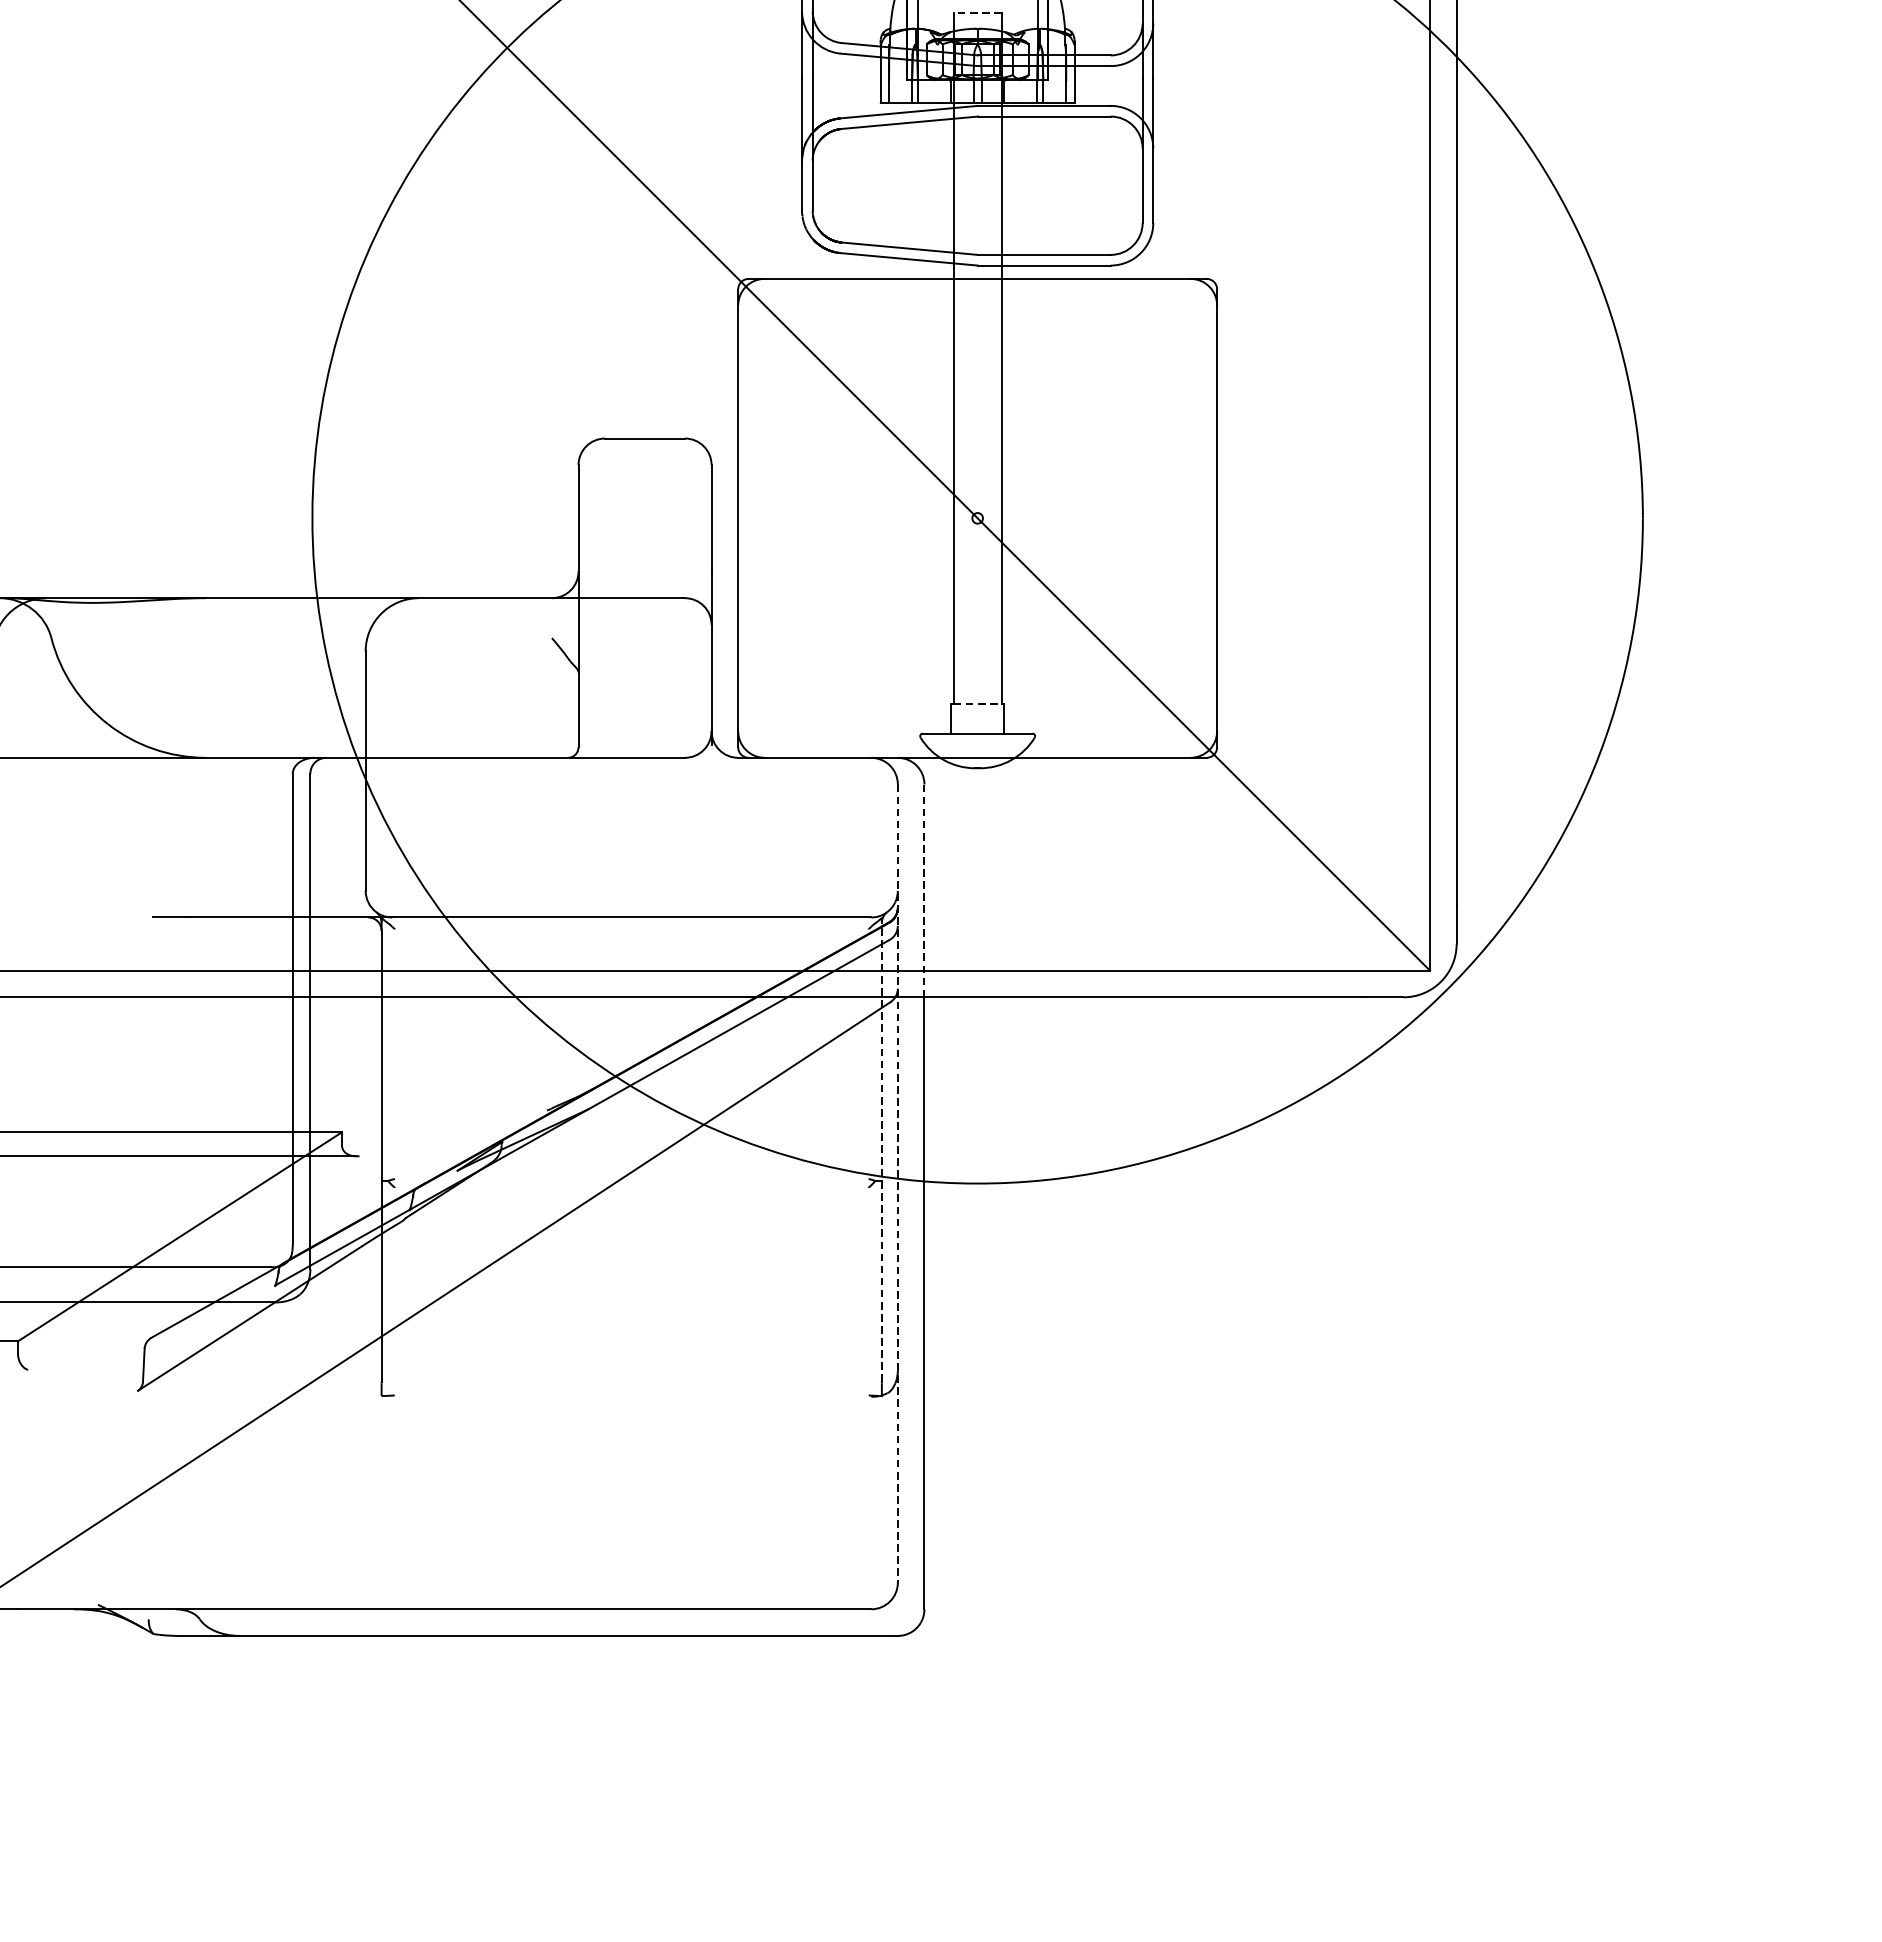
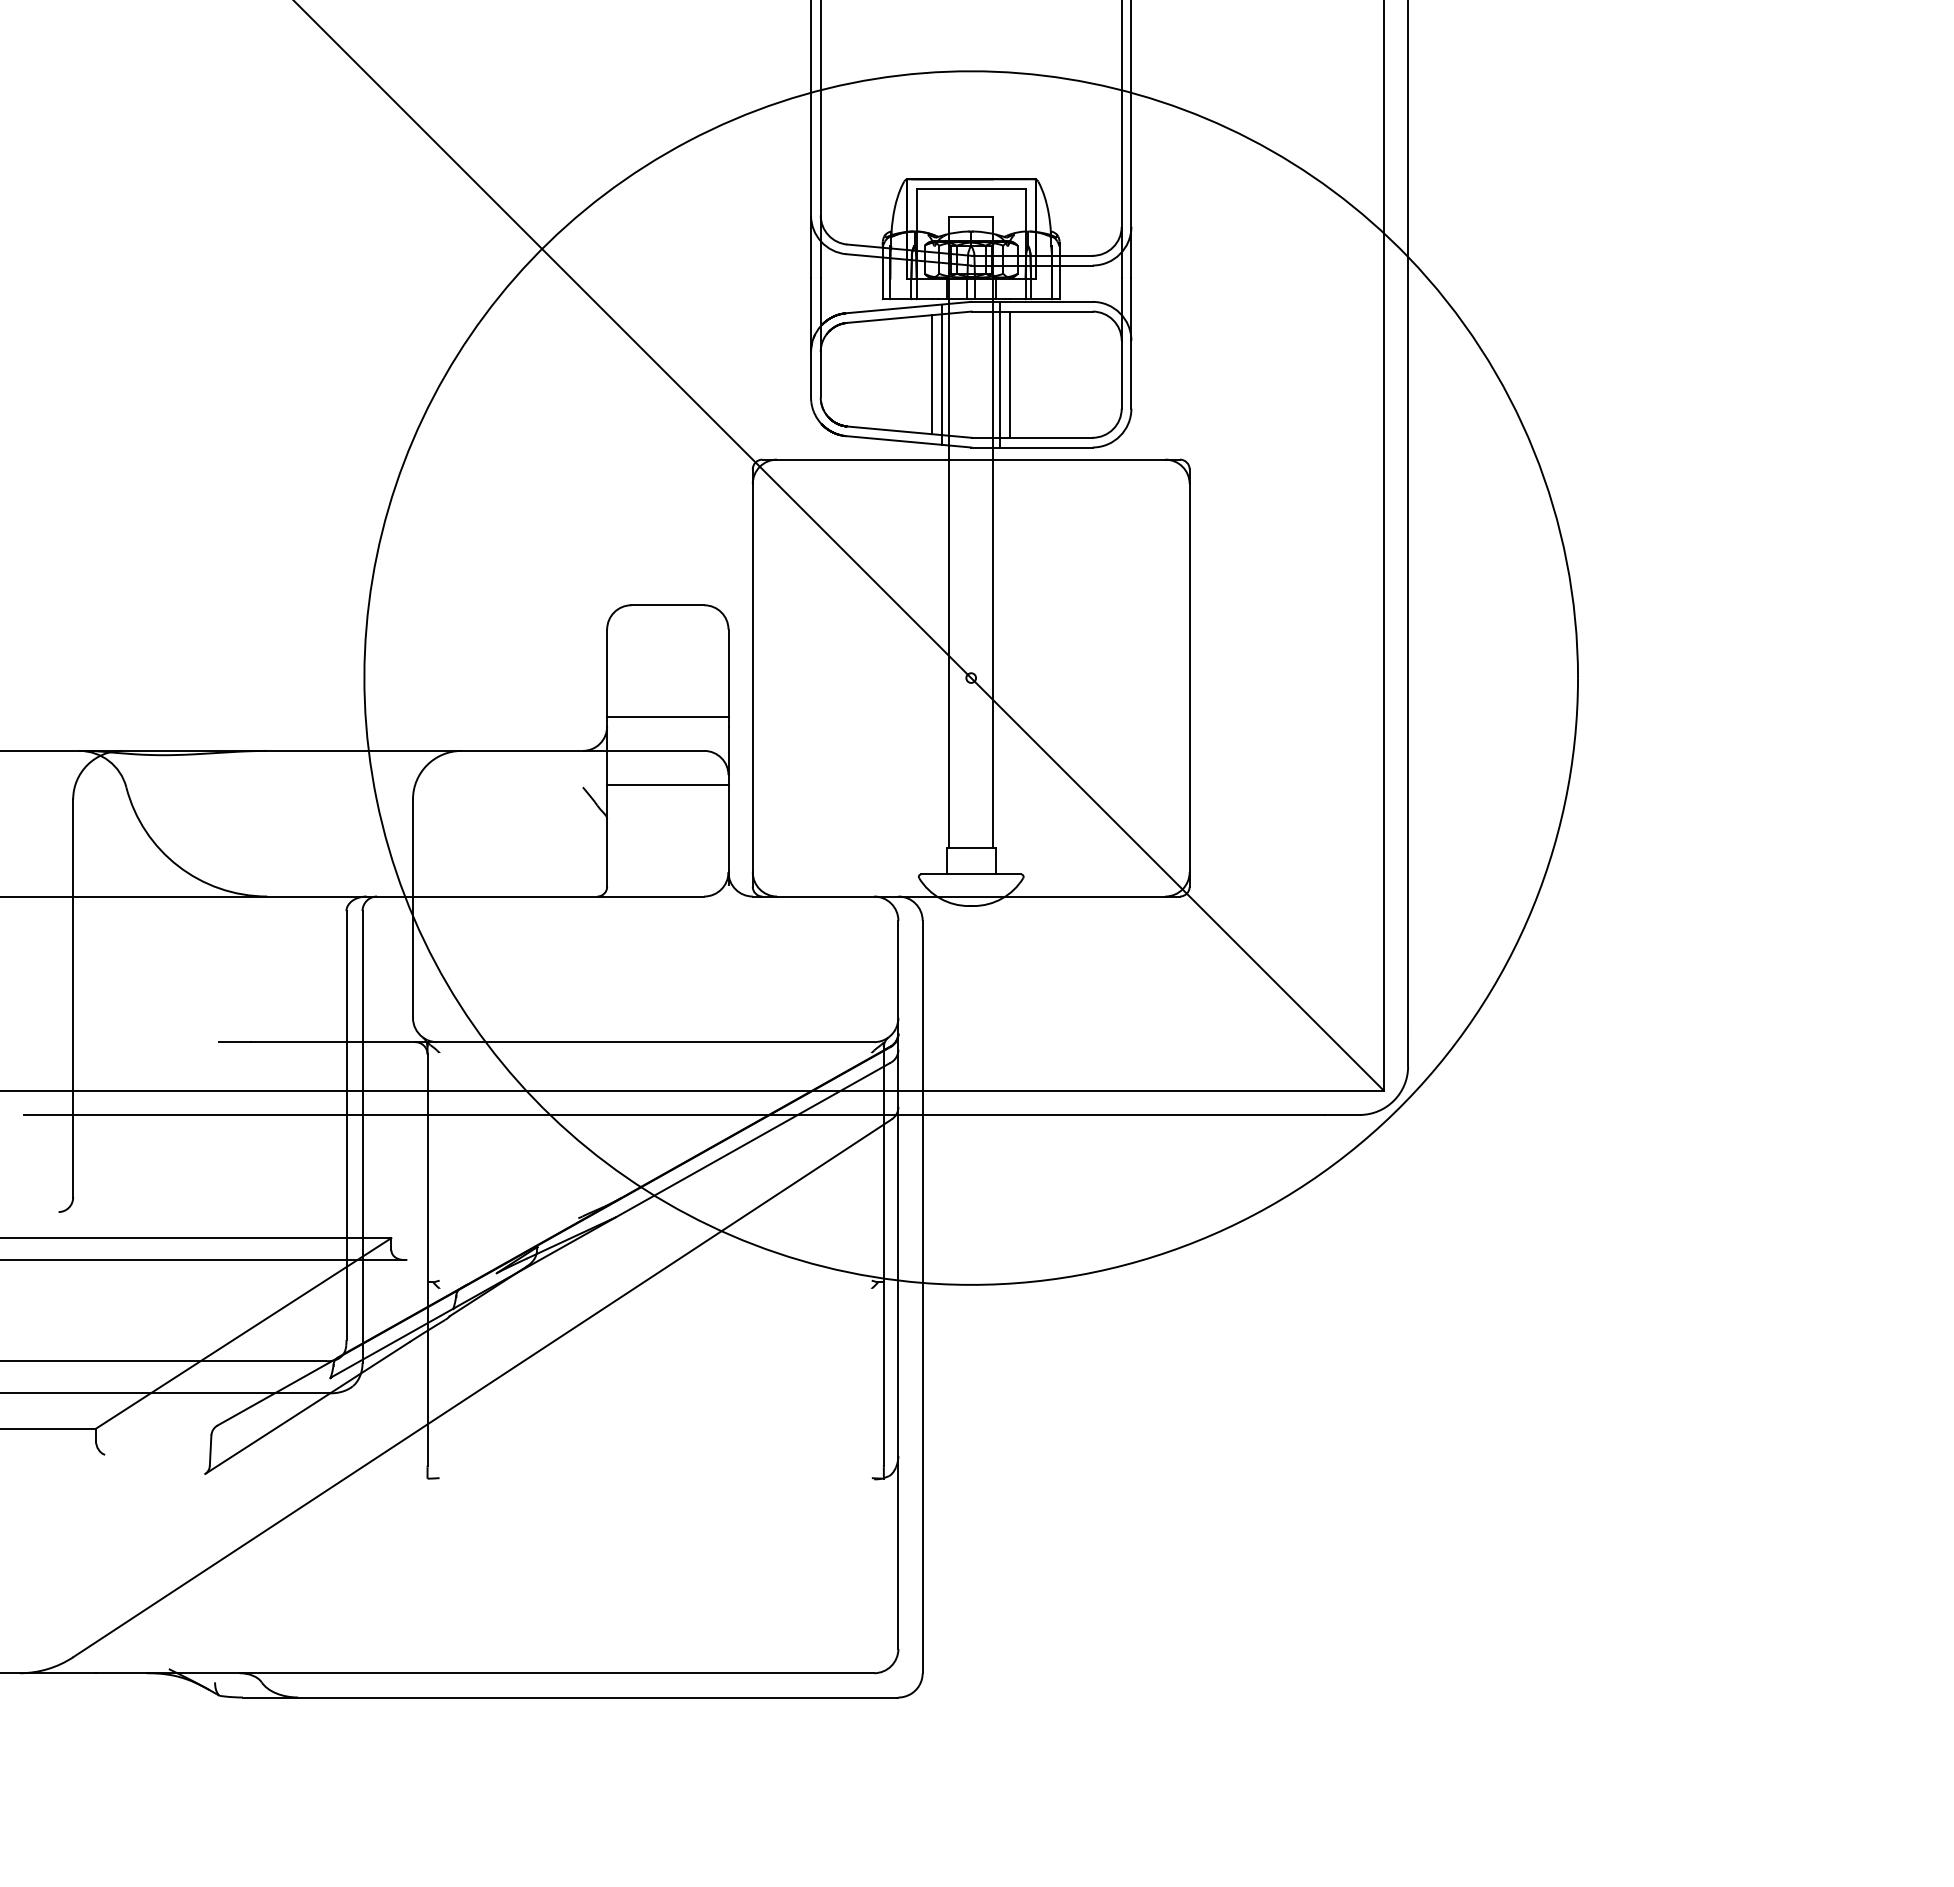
line: (977, 12) -> (971, 216), dashed -> solid
line: (935, 185) -> (932, 374), added
line: (946, 185) -> (942, 374), added
line: (1009, 185) -> (1000, 374), added
line: (1020, 185) -> (1010, 374), added
line: (644, 560) -> (667, 716), added
line: (644, 635) -> (667, 784), added
line: (977, 704) -> (971, 847), dashed -> solid
line: (924, 890) -> (922, 1017), dashed -> solid
line: (881, 1151) -> (883, 1255), dashed -> solid
line: (897, 1184) -> (898, 1285), dashed -> solid

